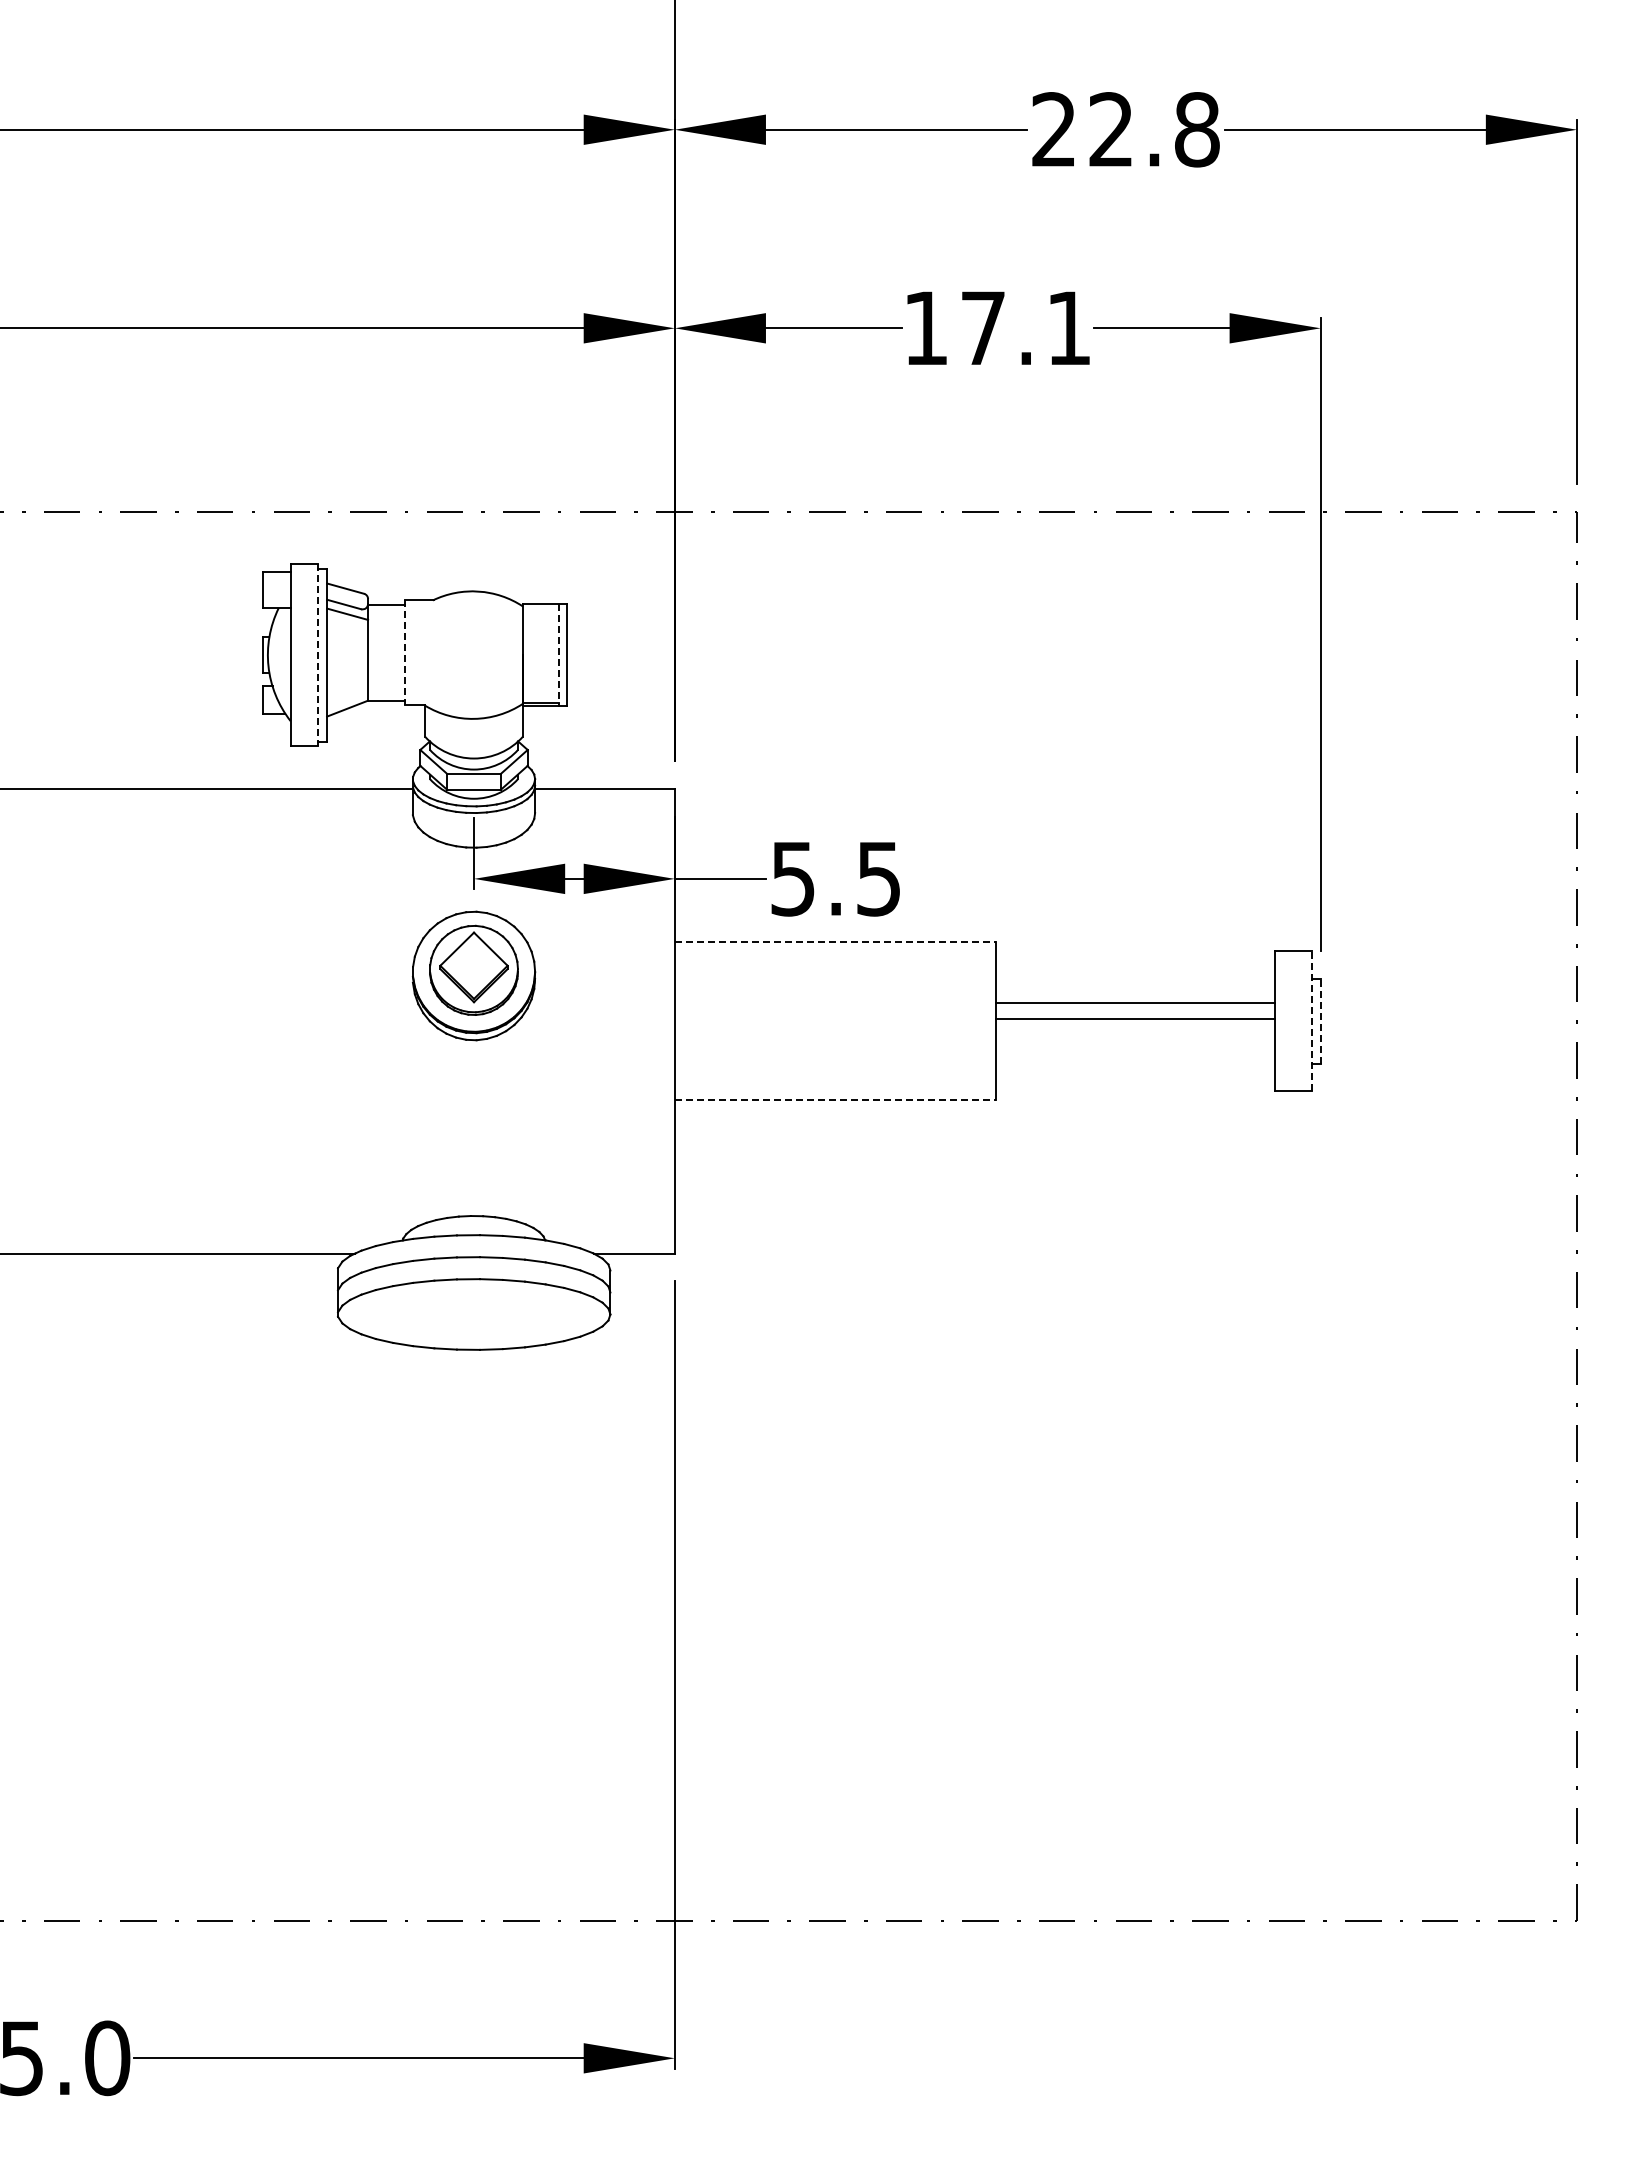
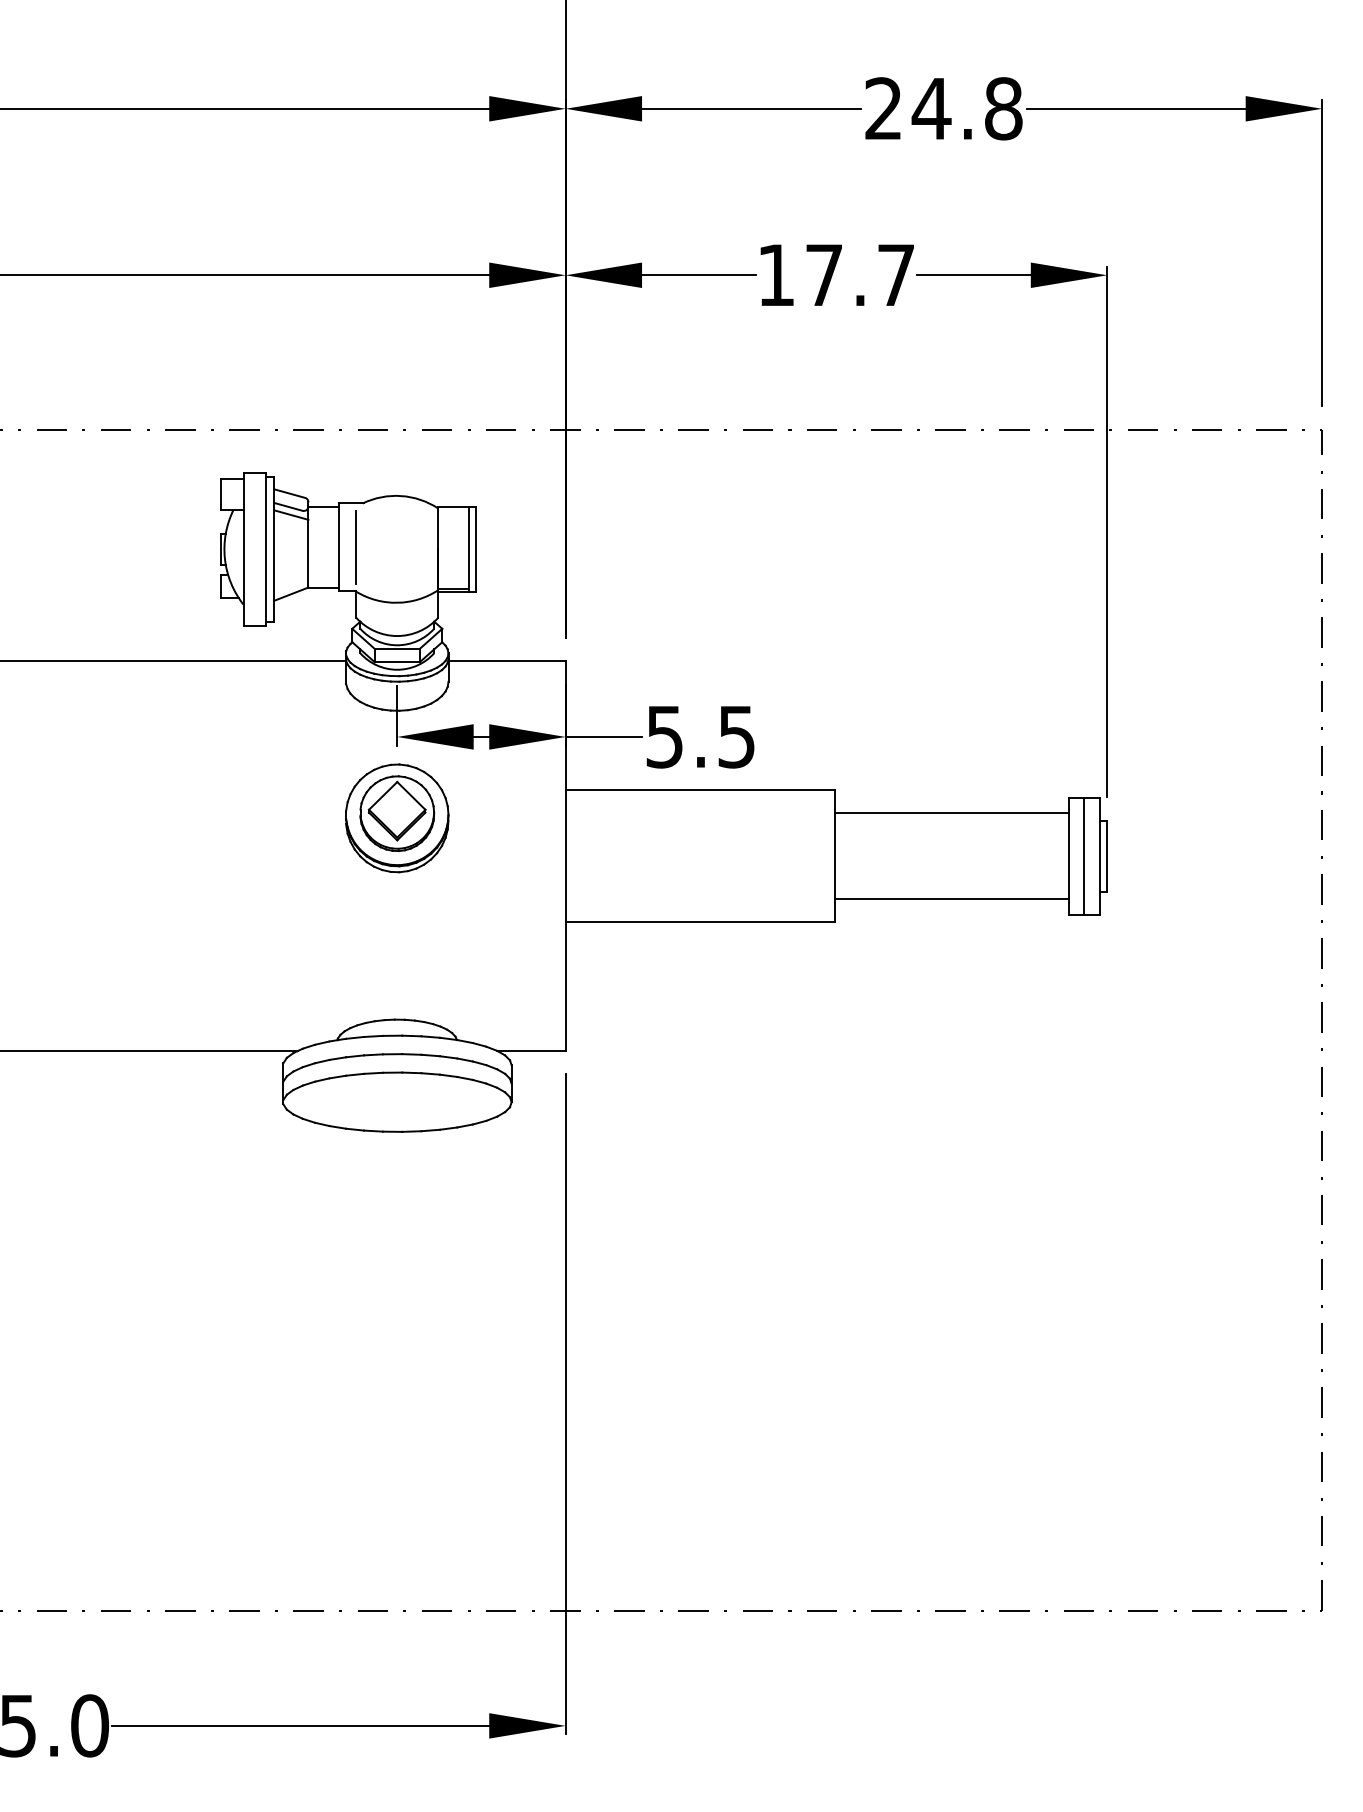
text: (1111, 129) -> (931, 108), 22.8 -> 24.8
text: (1069, 327) -> (896, 274), 17.1 -> 17.7
line: (424, 652) -> (355, 547), added
line: (404, 653) -> (338, 547), dashed -> solid
line: (317, 655) -> (266, 549), dashed -> solid
line: (559, 655) -> (468, 549), dashed -> solid
line: (835, 942) -> (700, 790), dashed -> solid
line: (1135, 1002) -> (951, 899), moved
line: (1135, 1019) -> (951, 812), moved
line: (1293, 1020) -> (1084, 855), added
line: (1311, 1021) -> (1099, 856), dashed -> solid
line: (1320, 1021) -> (1107, 856), dashed -> solid
line: (835, 1100) -> (700, 922), dashed -> solid

